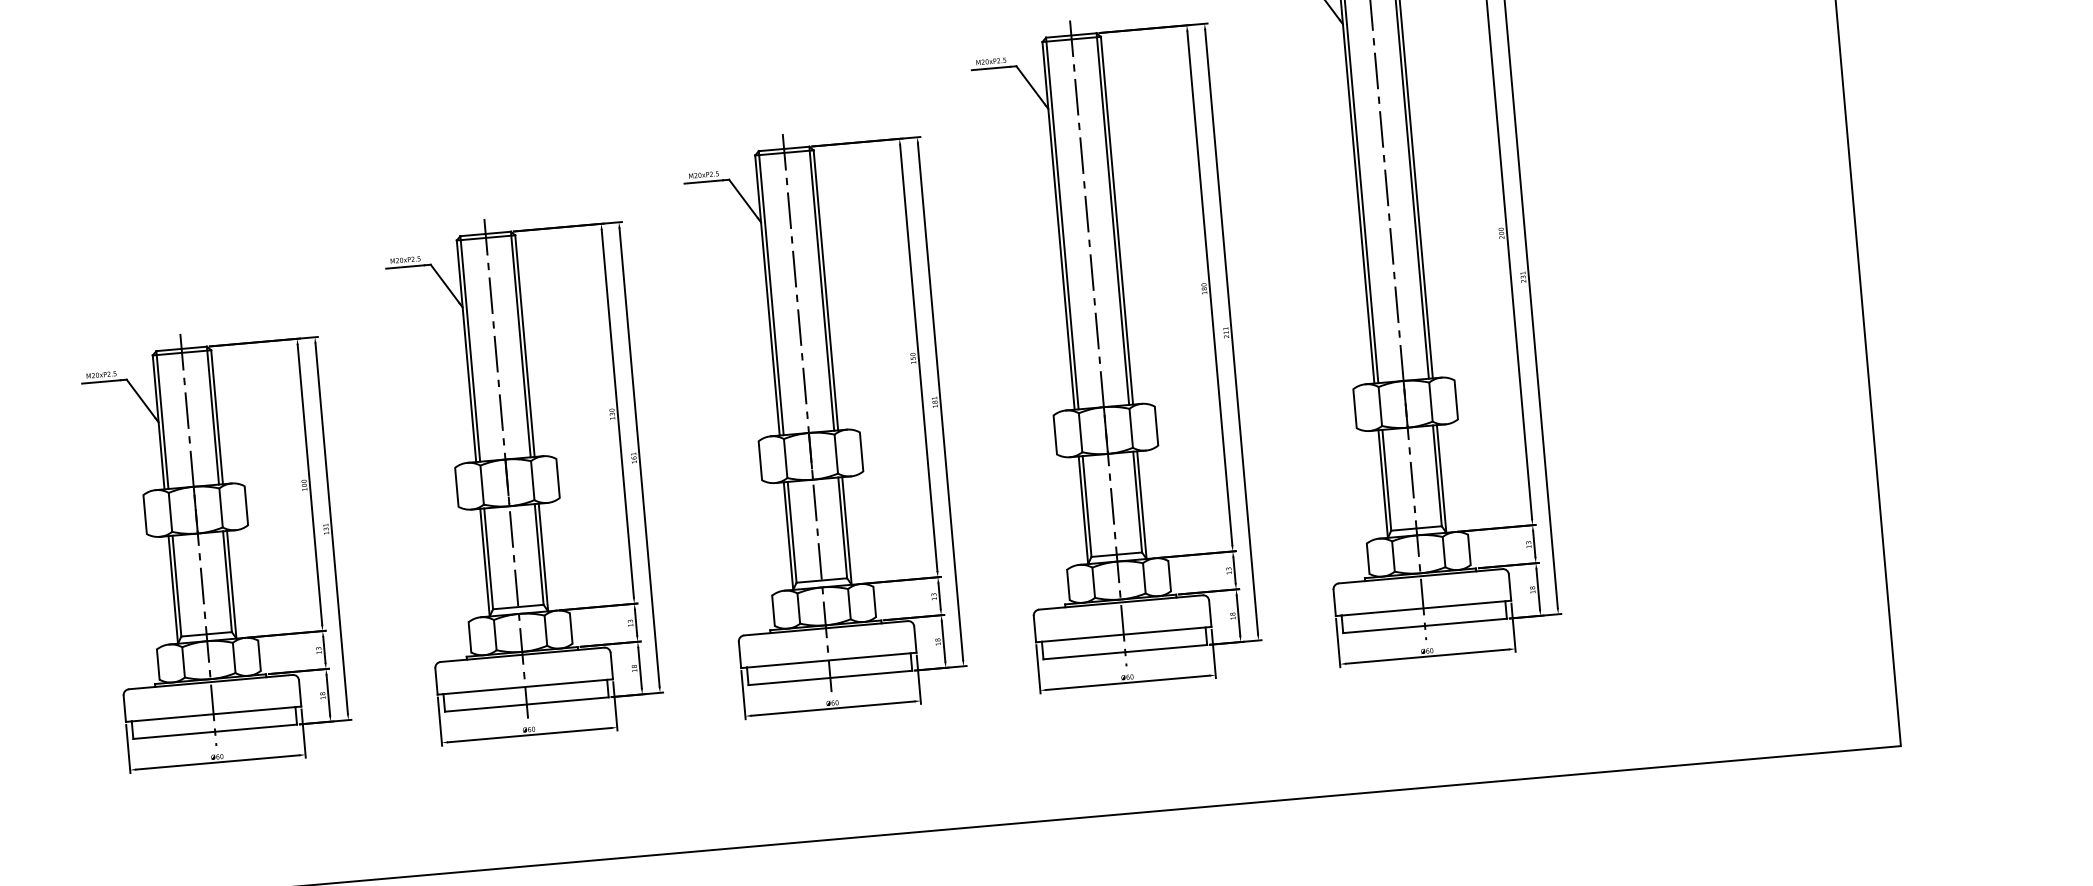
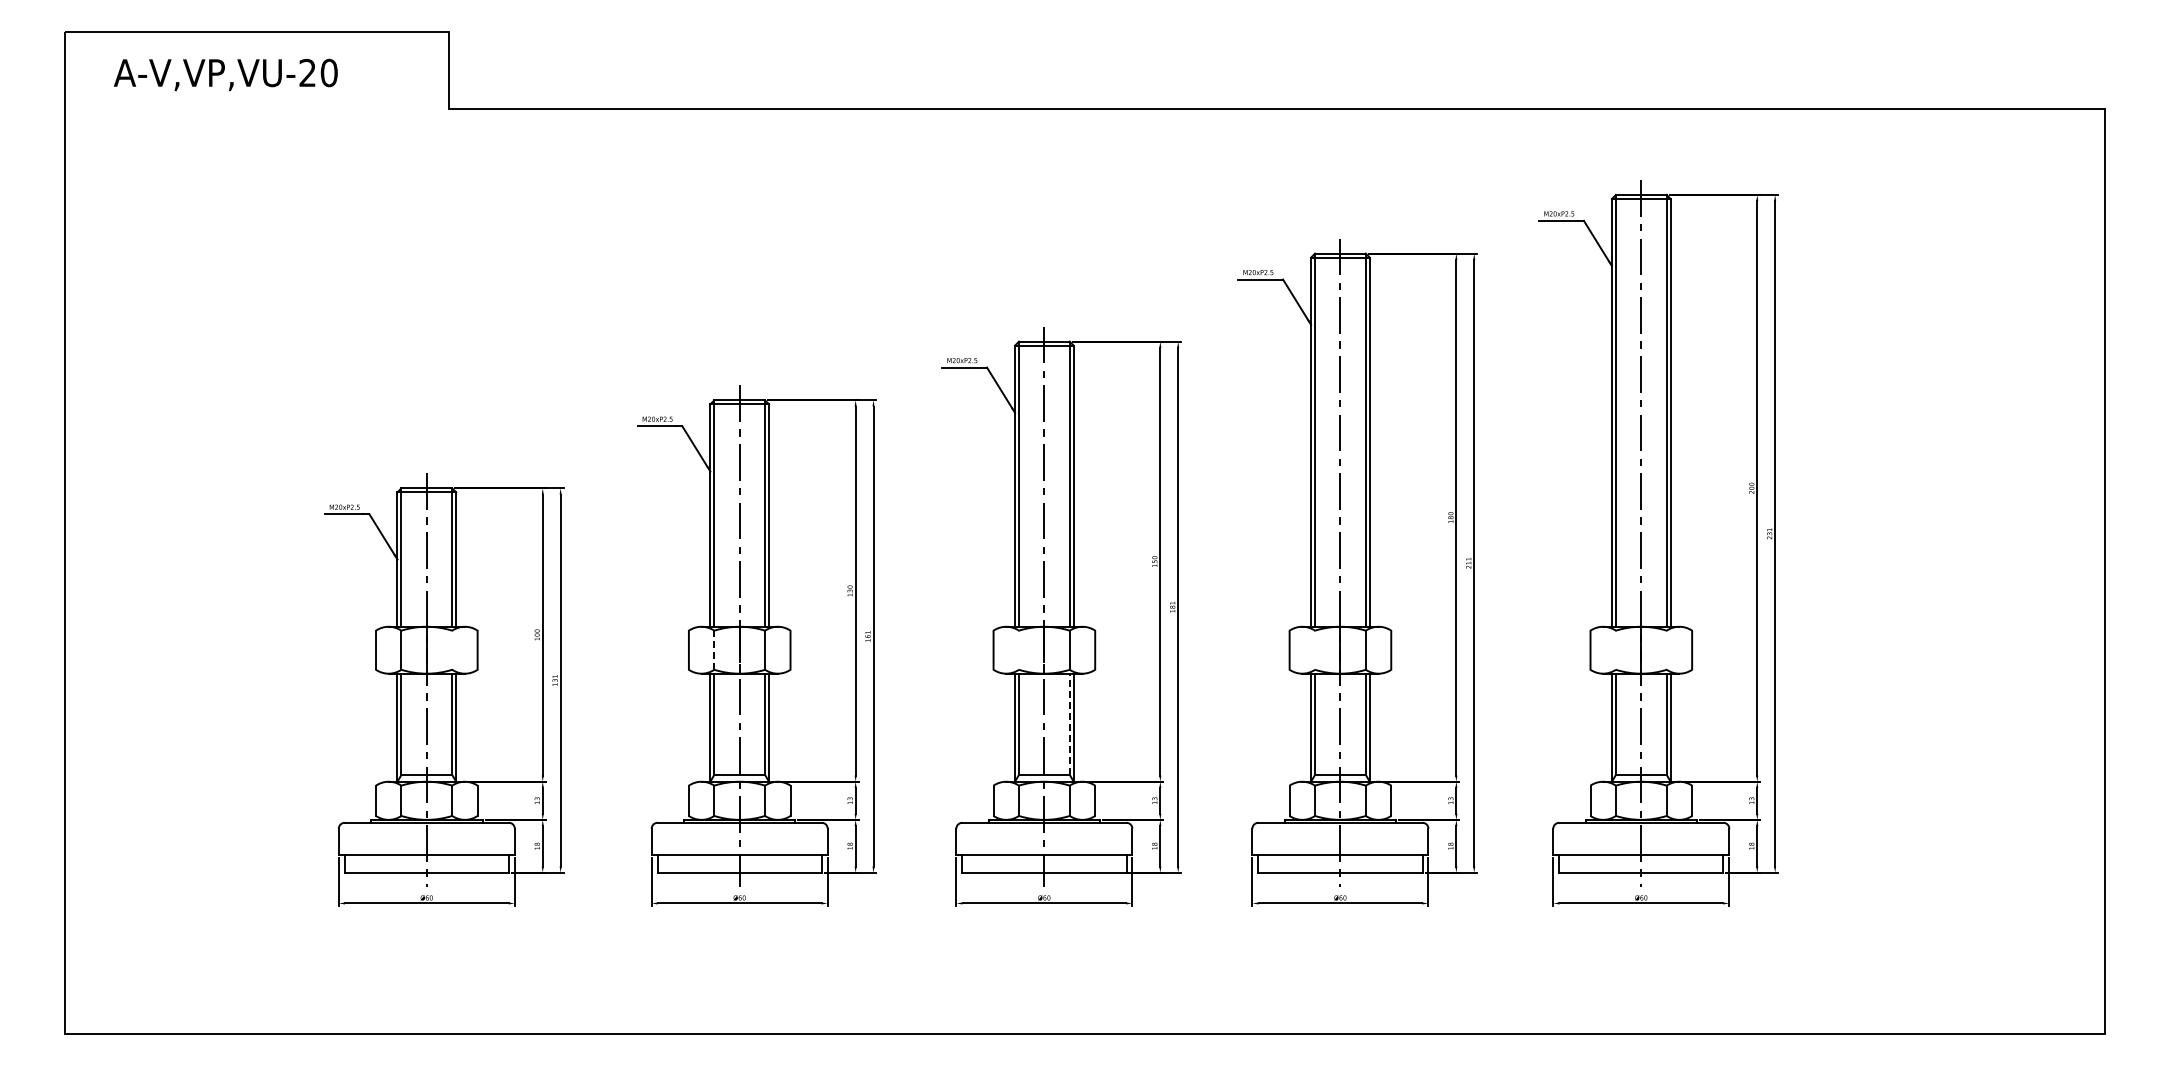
line: (1430, 401) -> (1666, 649), removed
line: (1379, 405) -> (1615, 649), removed
line: (1081, 431) -> (1315, 649), removed
line: (785, 457) -> (1018, 649), removed
line: (482, 485) -> (714, 650), solid -> dashed
line: (221, 507) -> (452, 649), removed
line: (842, 528) -> (1069, 724), solid -> dashed

